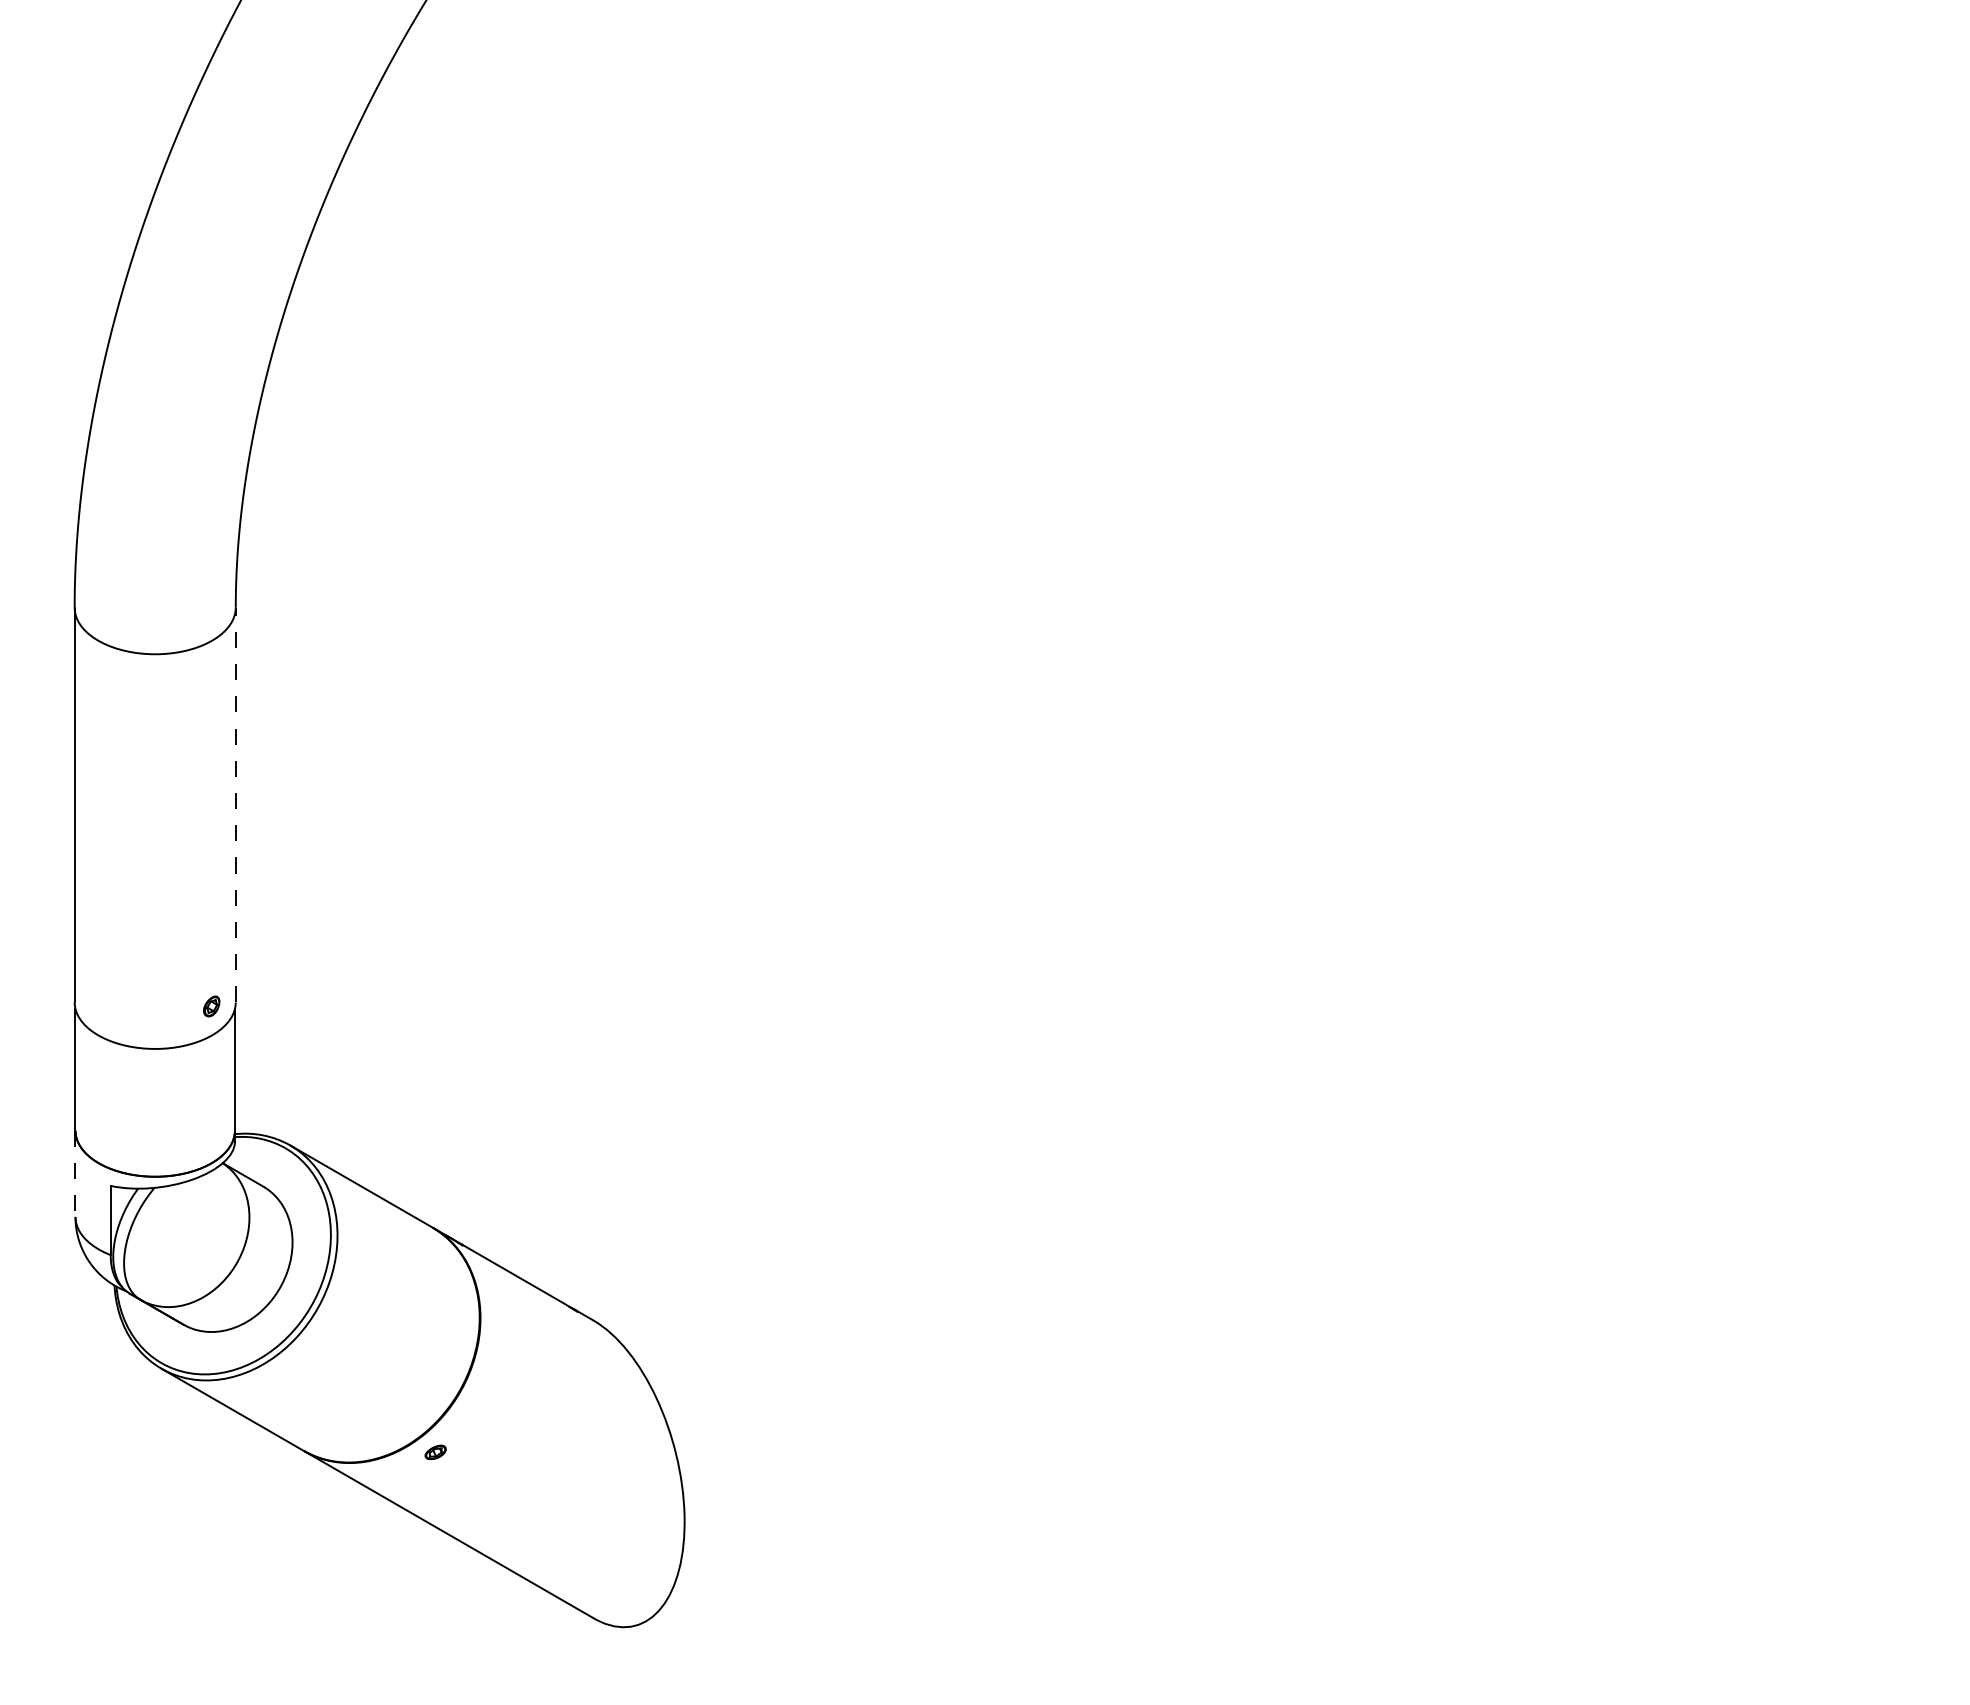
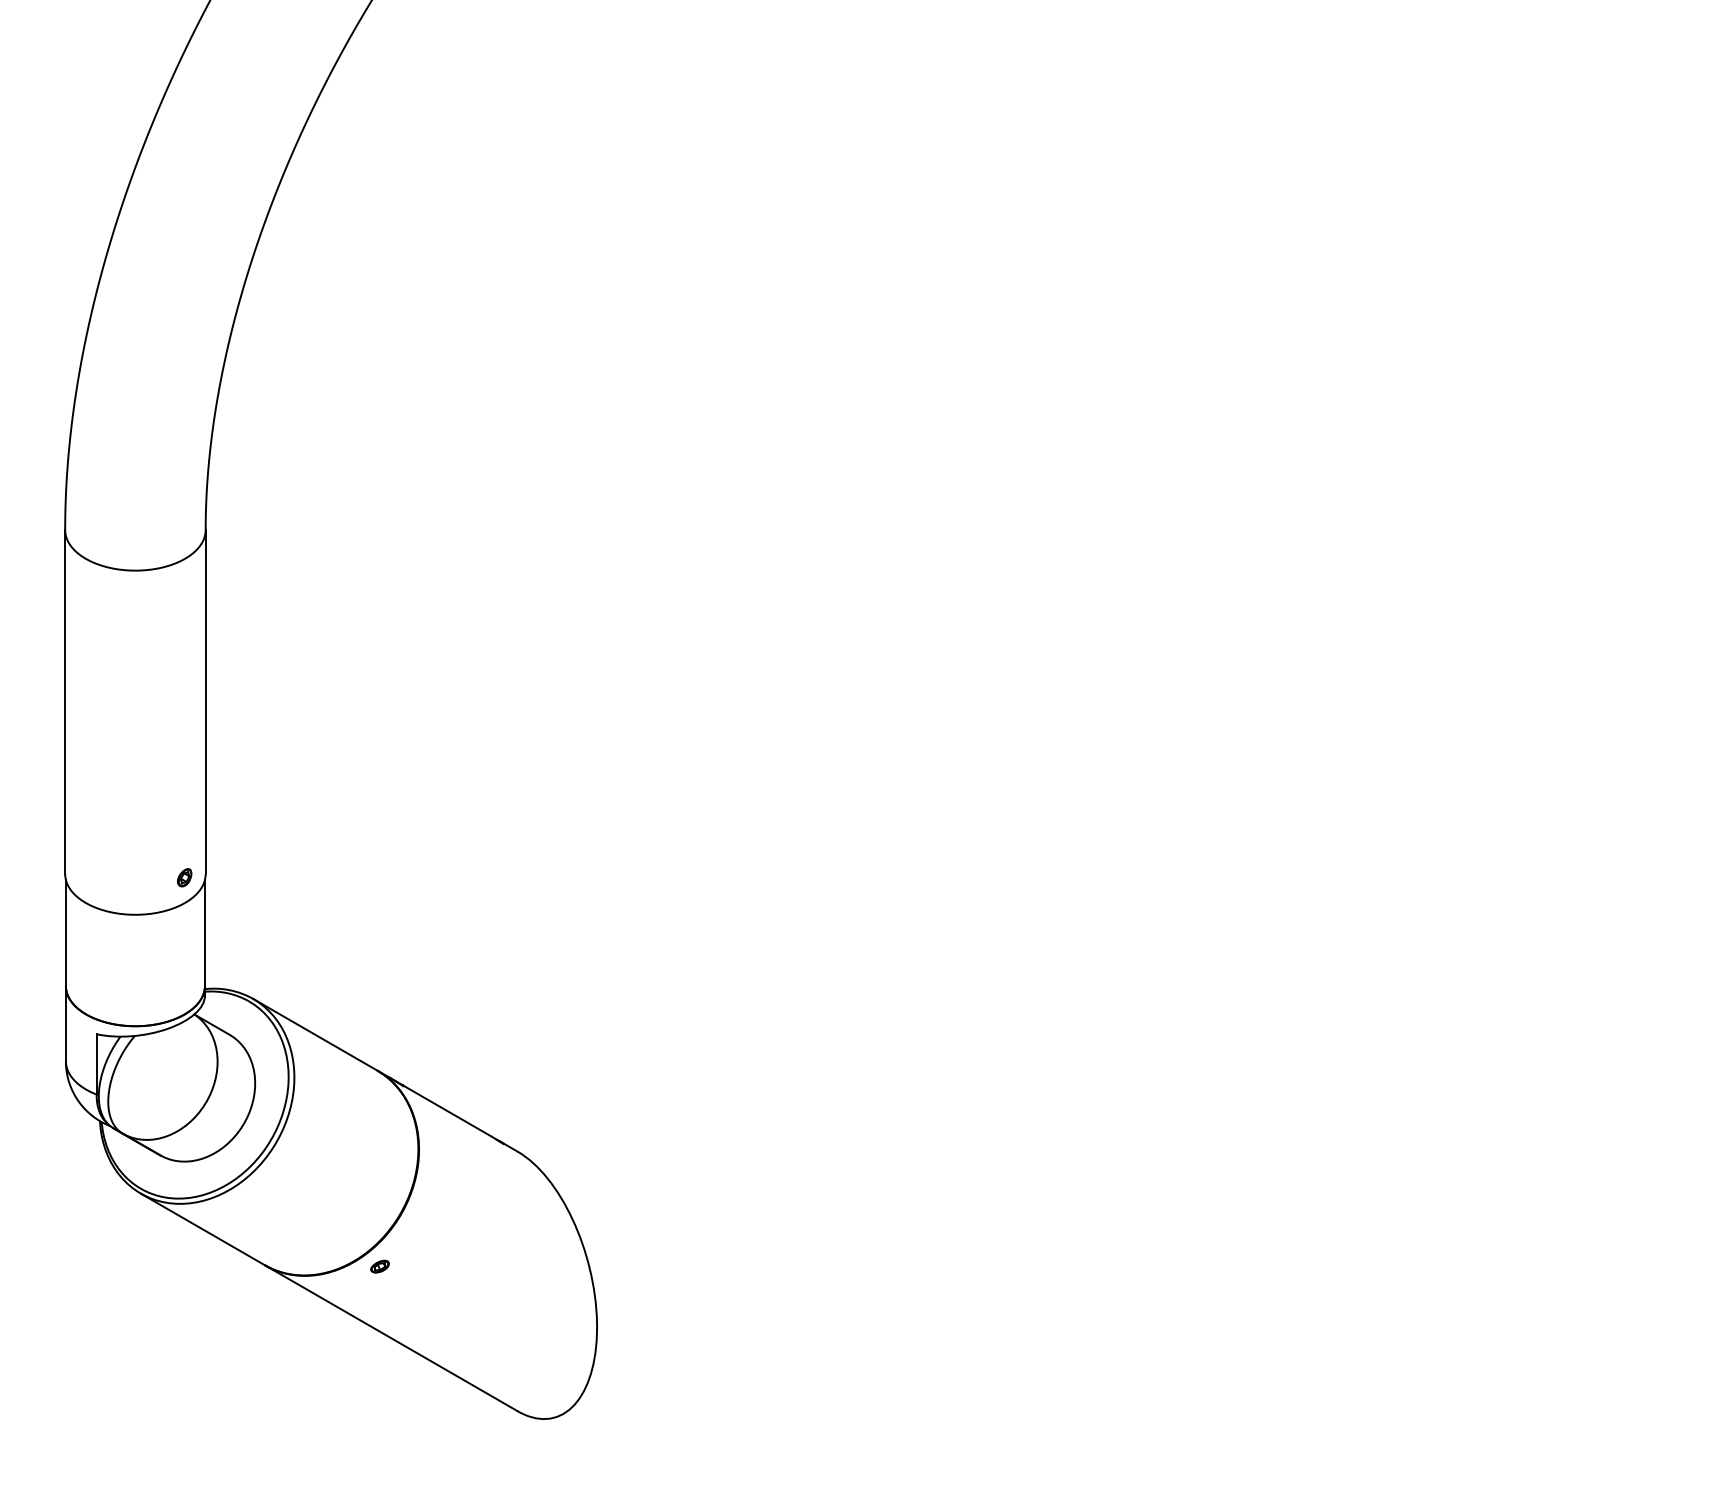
line: (235, 804) -> (205, 701), dashed -> solid
line: (75, 1174) -> (65, 1024), dashed -> solid

